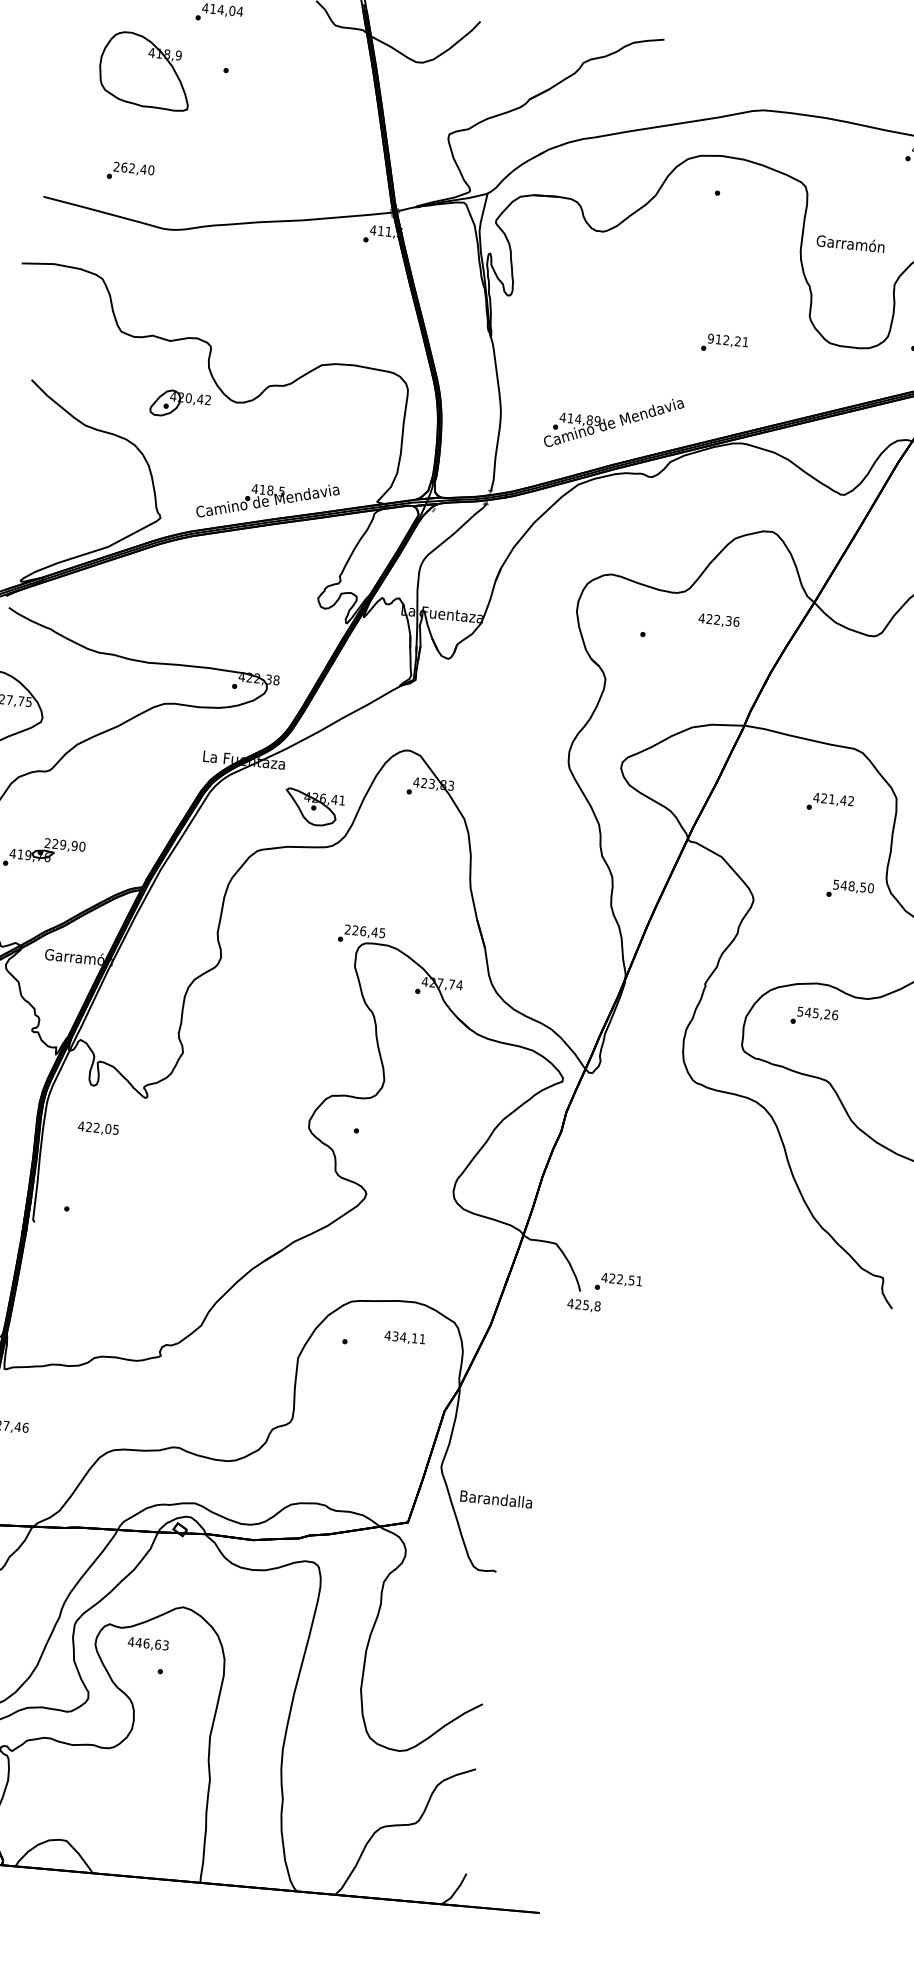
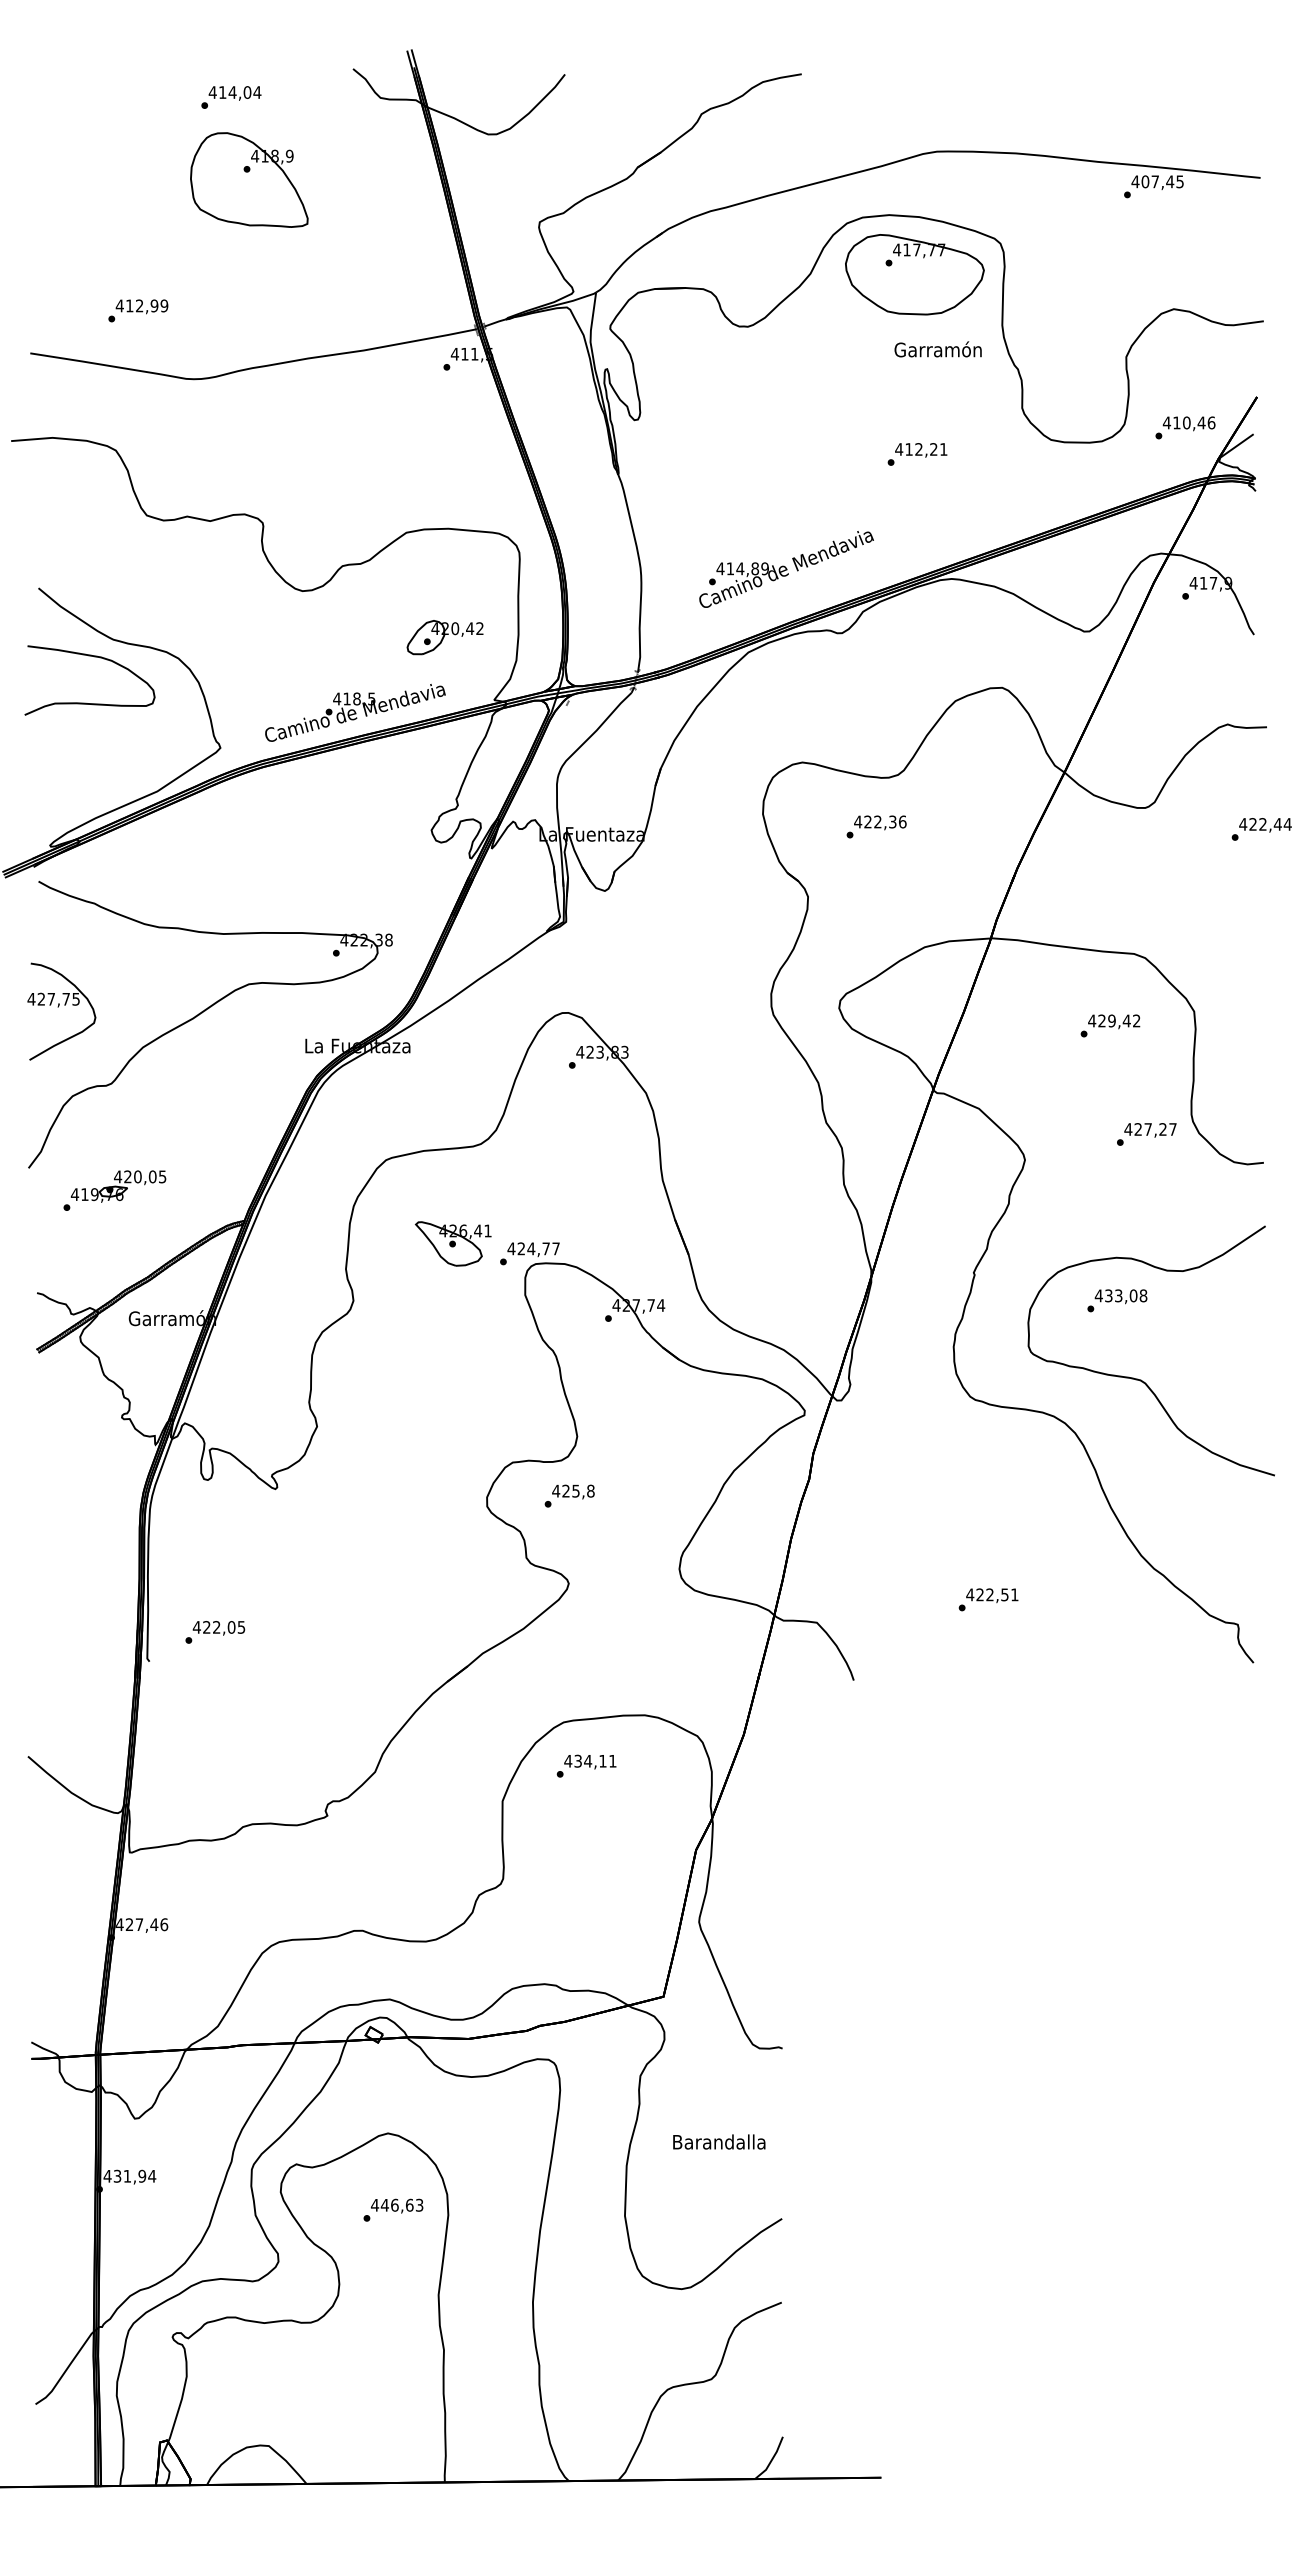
part: (145, 70) -> (249, 179), moved
text: (133, 168) -> (141, 305), 262,40 -> 412,99
part: (736, 204) -> (914, 274), added
text: (850, 243) -> (937, 349), moved
text: (711, 338) -> (899, 449), 912,21 -> 412,21
part: (179, 404) -> (444, 637), moved
part: (60, 472) -> (86, 702), added
text: (719, 620) -> (880, 822), moved
text: (831, 798) -> (1111, 1020), 421,42 -> 429,42
part: (313, 807) -> (452, 1243), moved
text: (65, 844) -> (140, 1176), 229,90 -> 420,05
text: (853, 886) -> (1150, 1129), 548,50 -> 427,27
text: (364, 931) -> (533, 1248), 226,45 -> 424,77
text: (817, 1013) -> (1120, 1295), 545,26 -> 433,08
text: (98, 1128) -> (218, 1628), moved
text: (618, 1282) -> (988, 1599), moved
text: (584, 1305) -> (573, 1491), moved
text: (405, 1337) -> (590, 1761), moved
text: (496, 1498) -> (719, 2141), moved
text: (148, 1643) -> (397, 2205), moved

